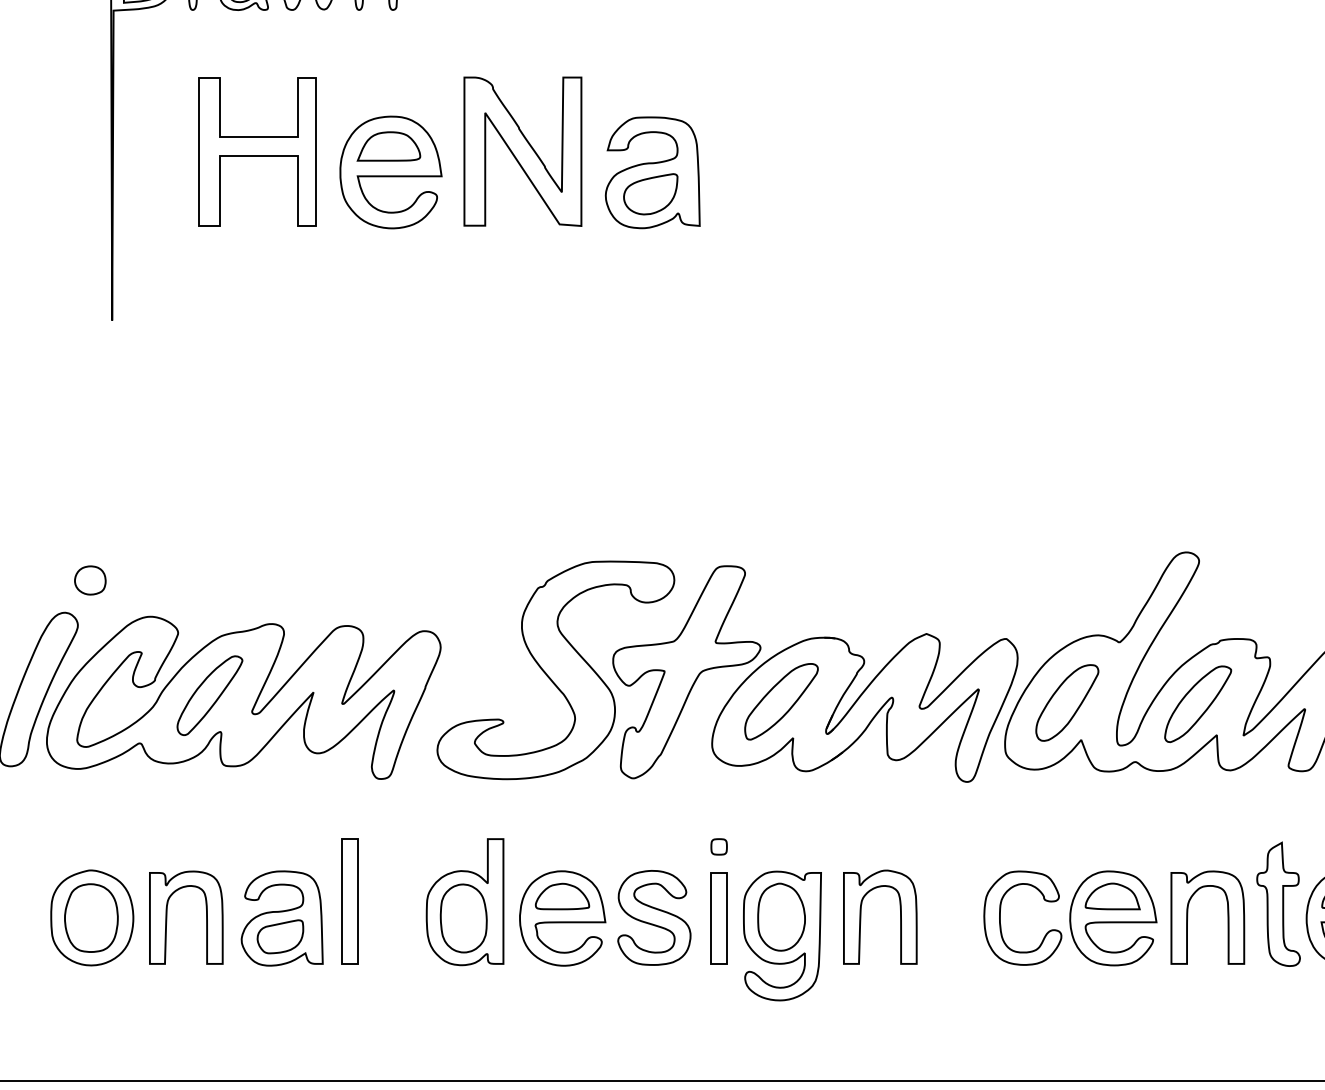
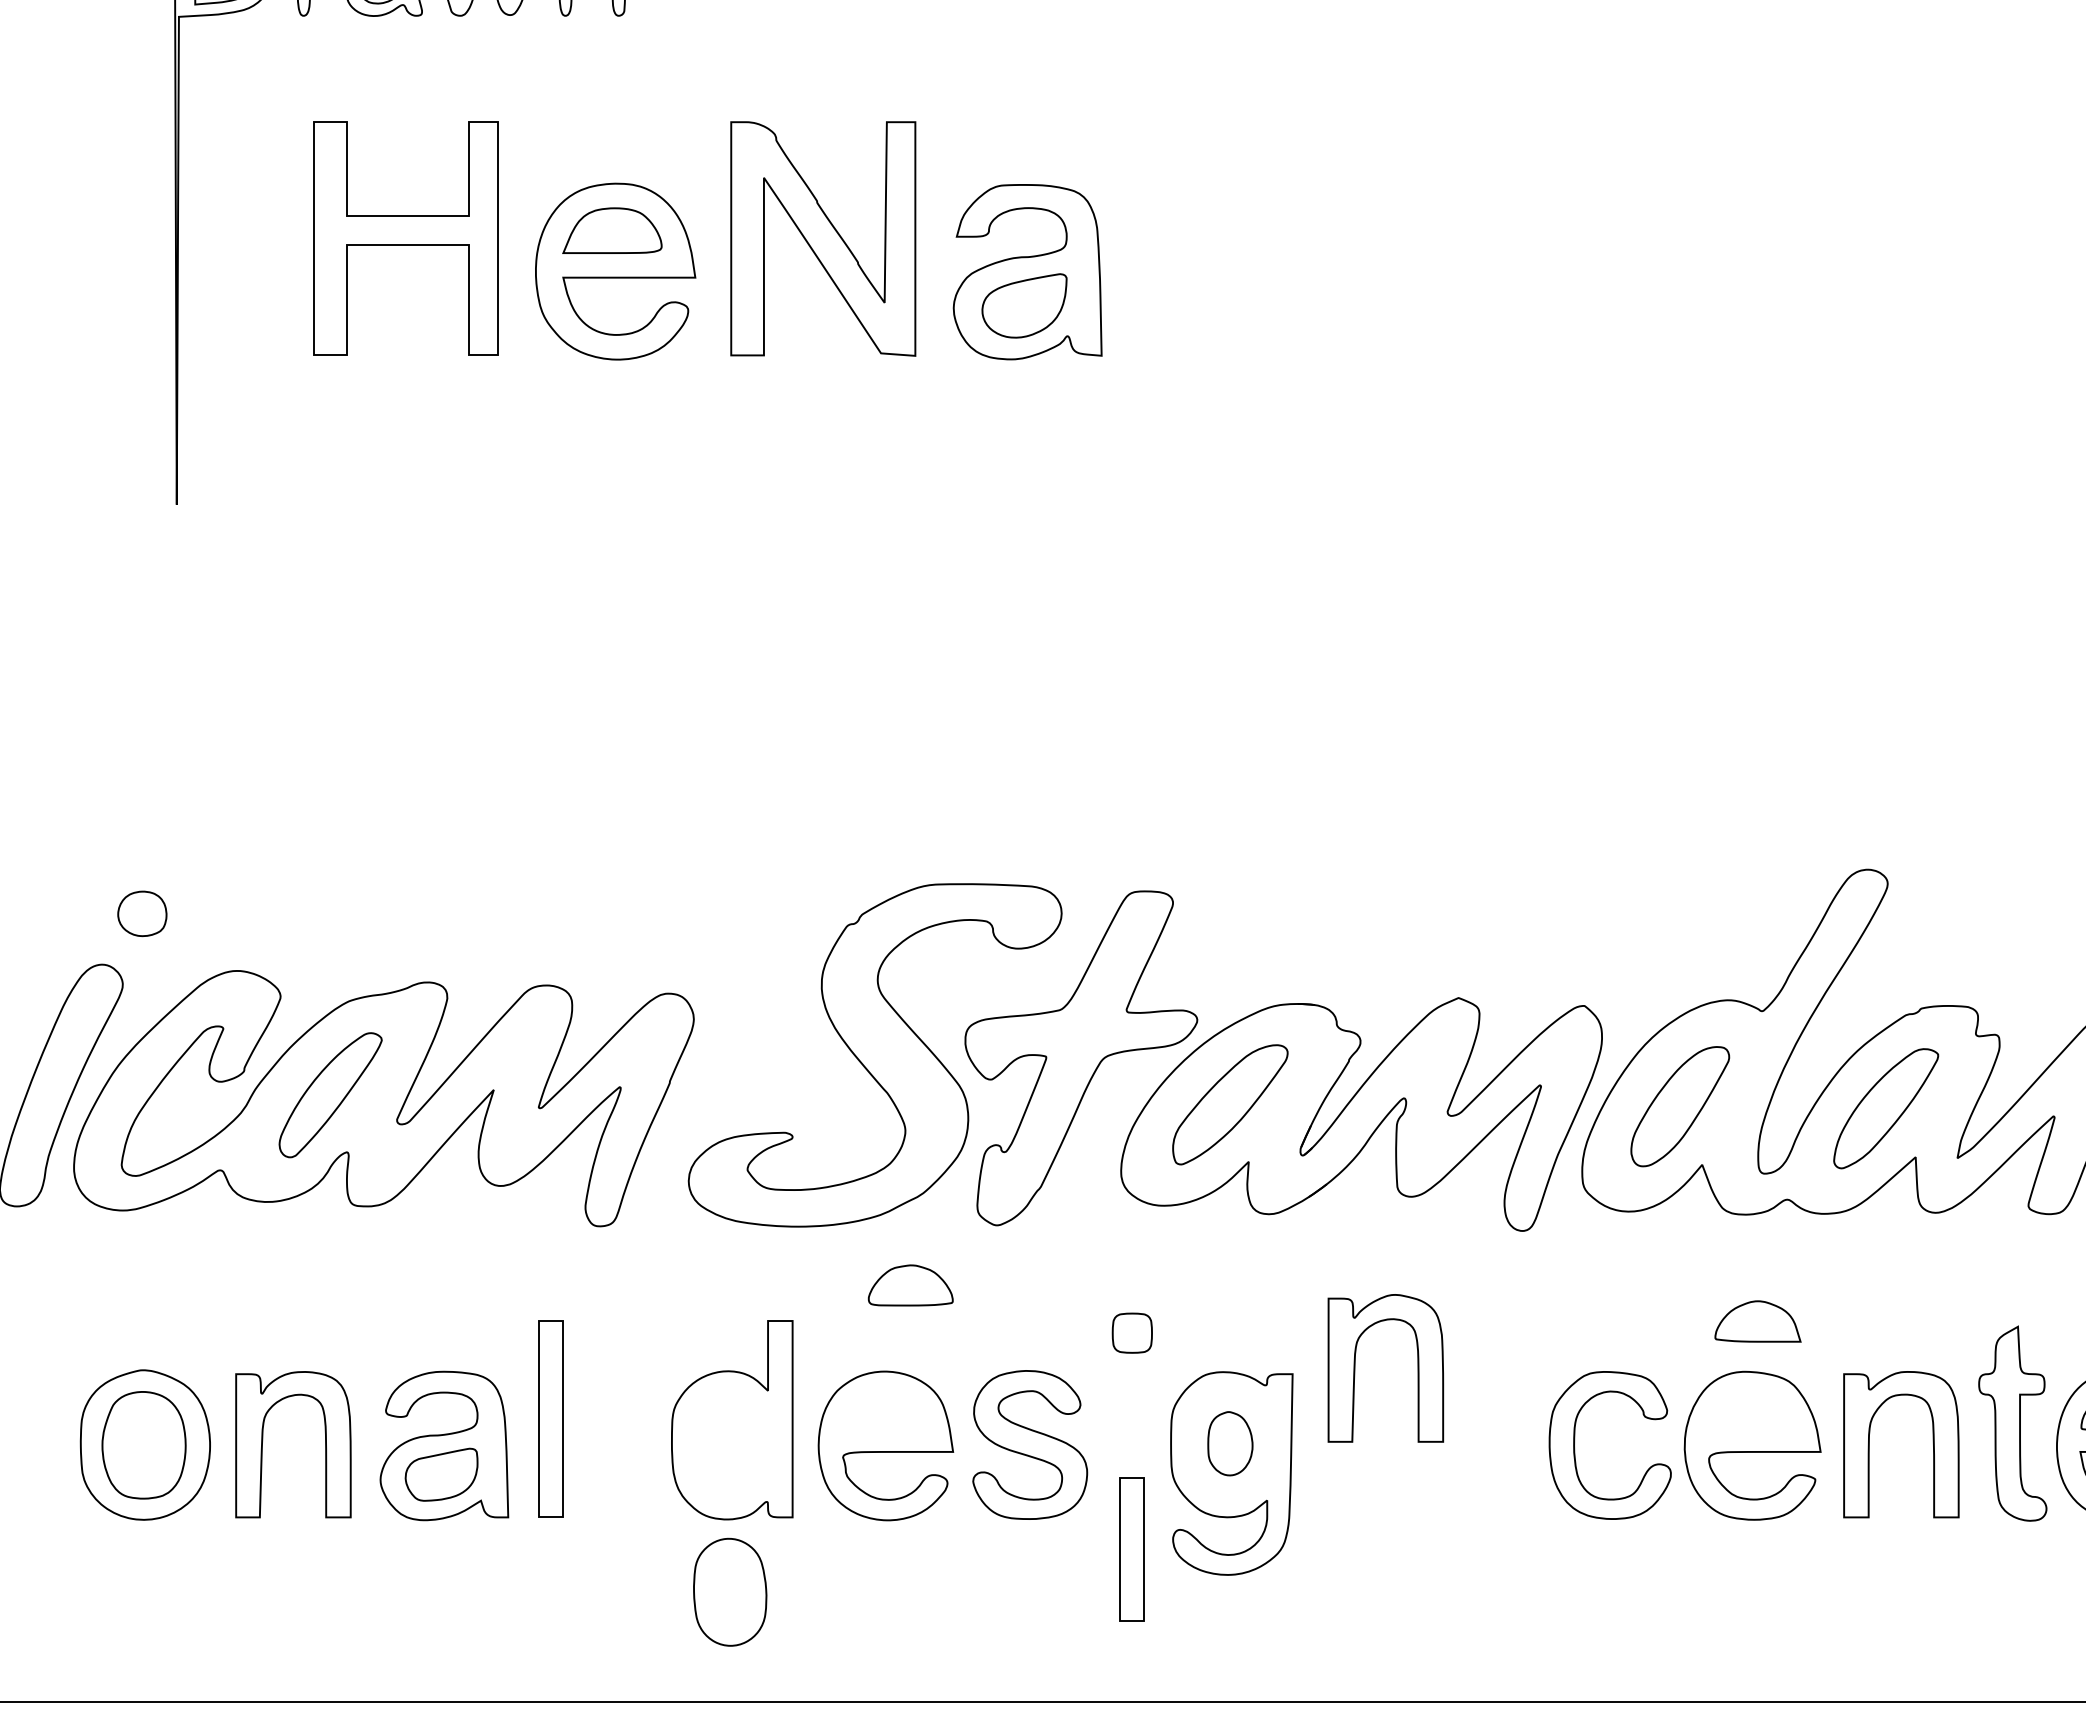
part: (718, 846) -> (1131, 1332), size x1.6
part: (562, 896) -> (910, 1285), moved
part: (1112, 896) -> (1757, 1321), moved
part: (781, 916) -> (1230, 1442), size x0.6
part: (861, 916) -> (1356, 1367), moved
part: (463, 918) -> (729, 1592), moved
part: (718, 918) -> (1131, 1549), moved

